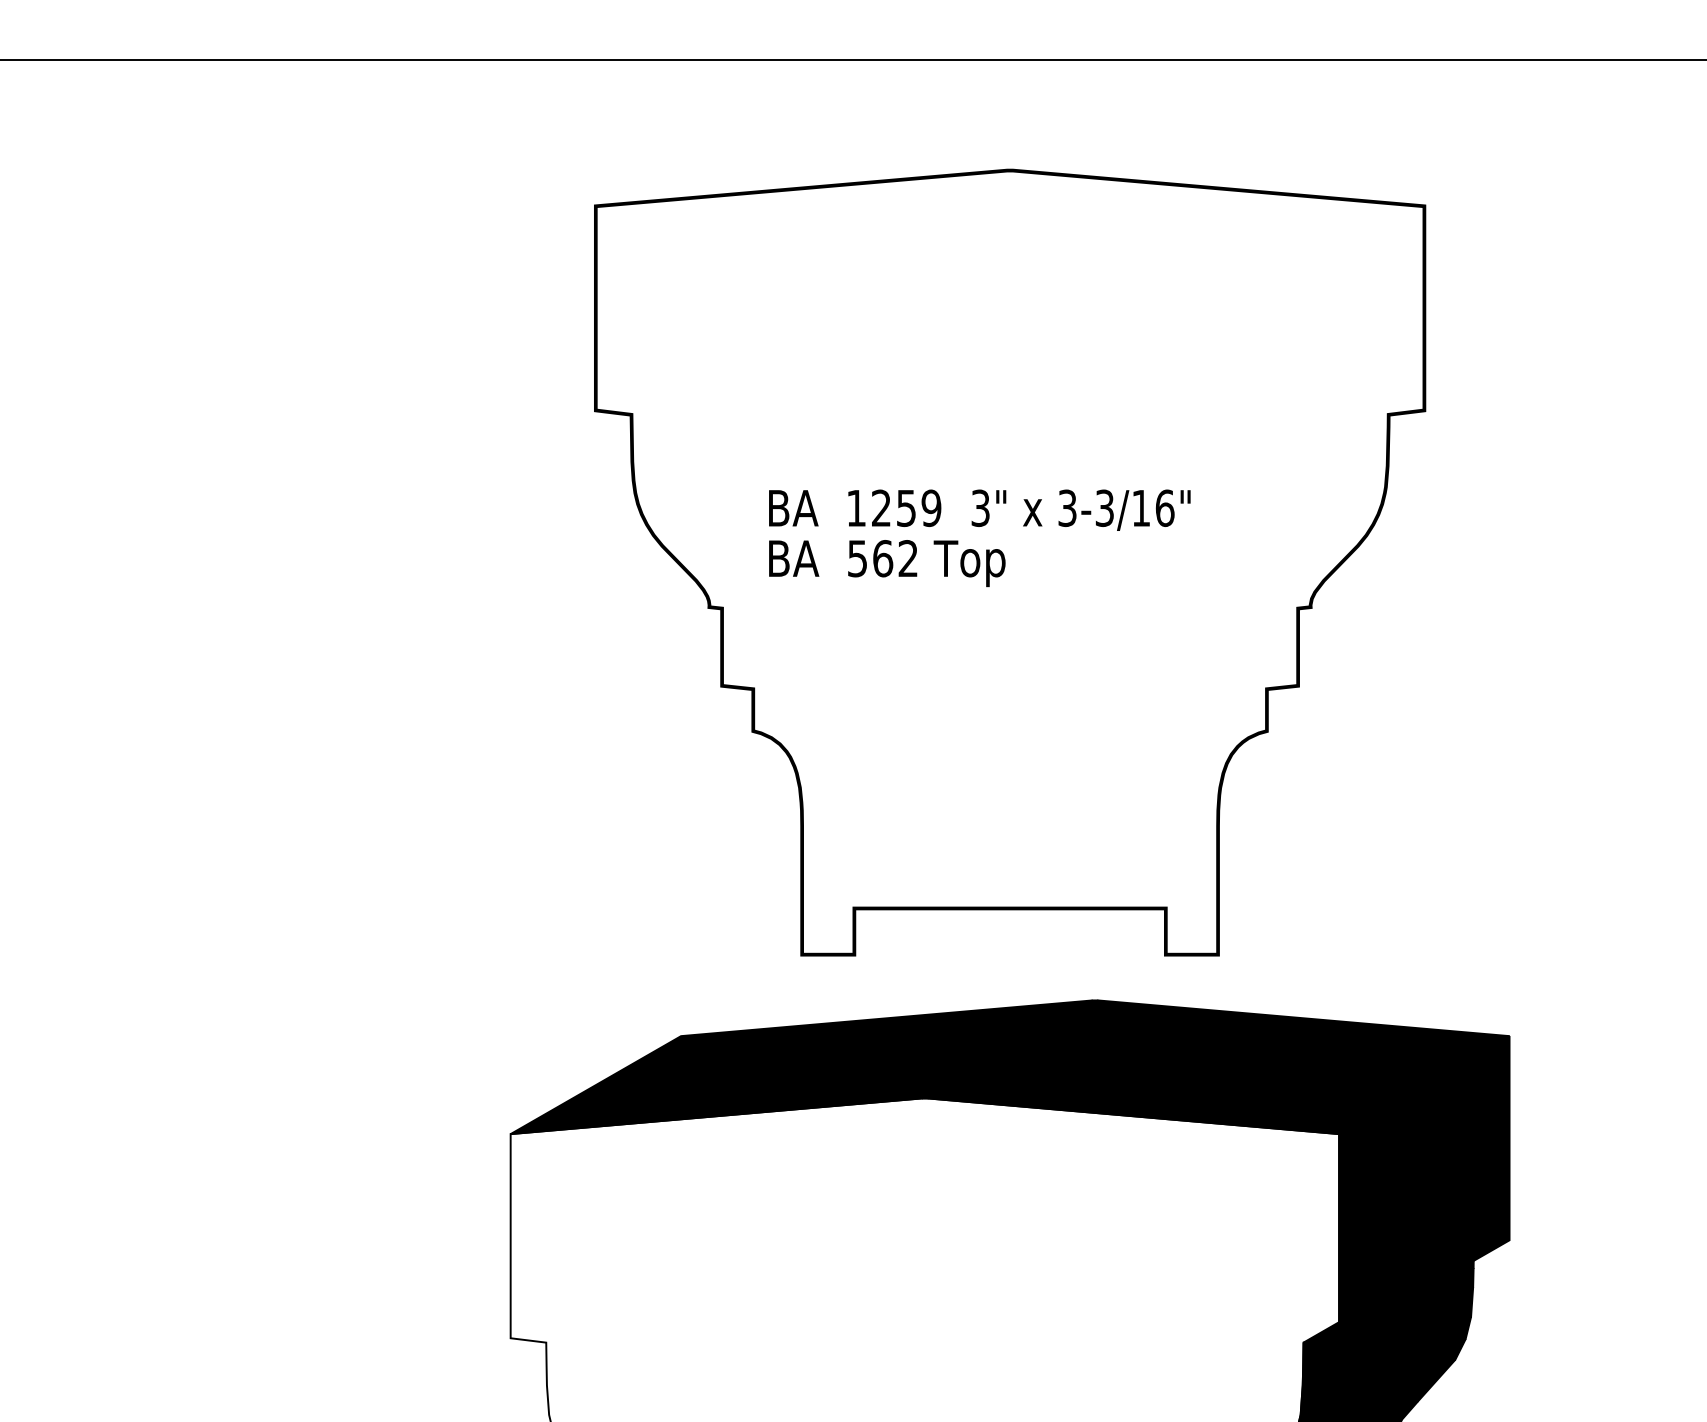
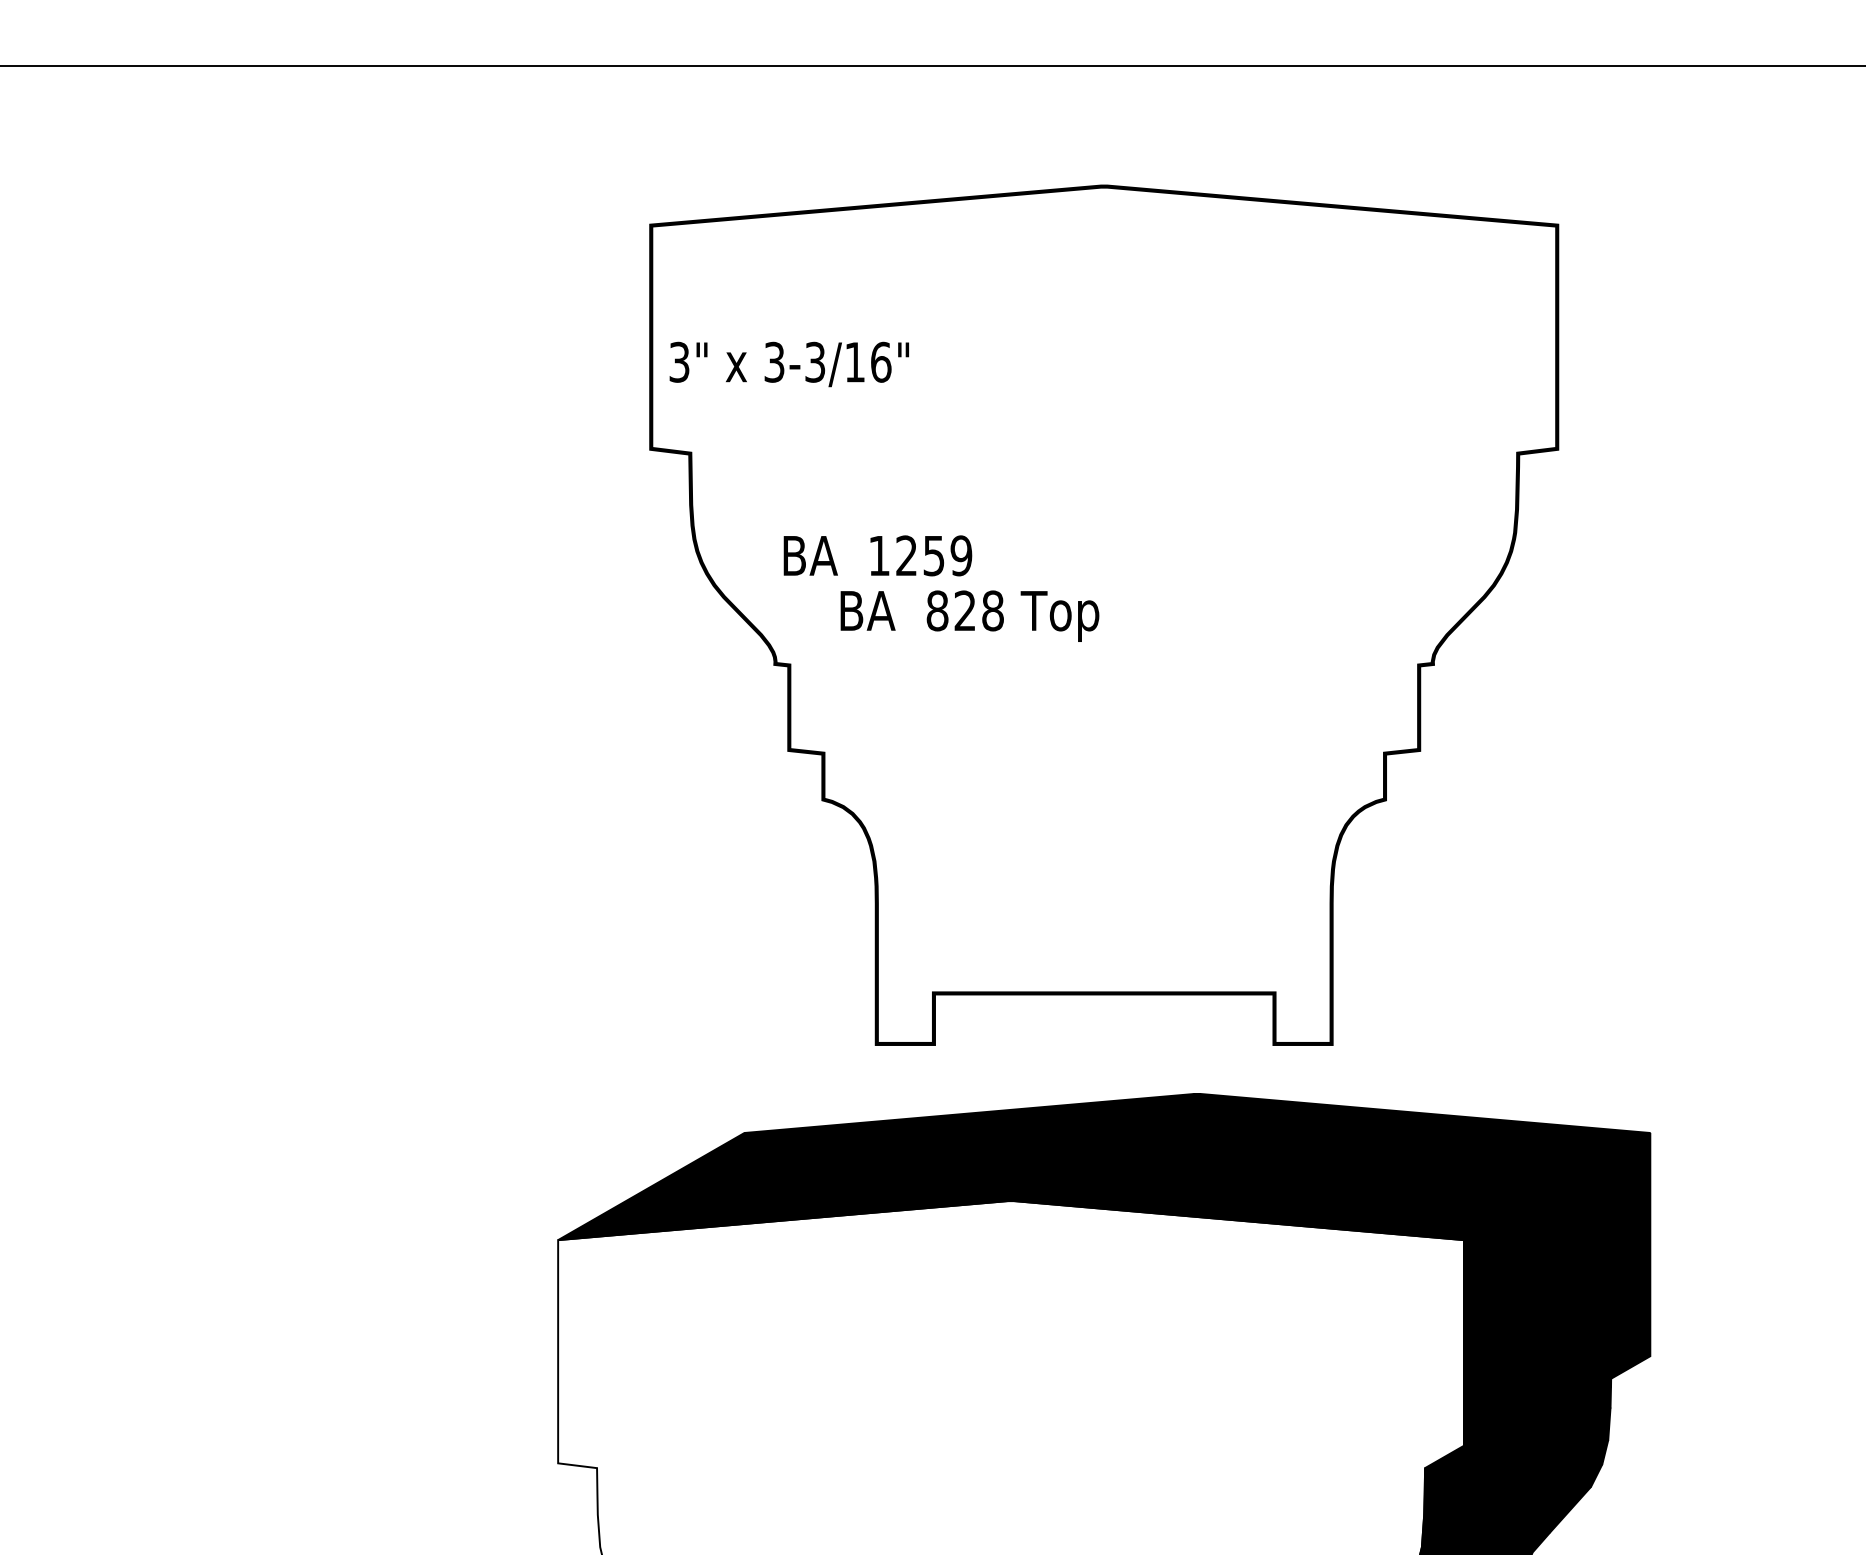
text: (855, 507) -> (878, 554), moved
text: (1080, 509) -> (788, 363), moved
text: (882, 558) -> (964, 610), 562 -> 828

